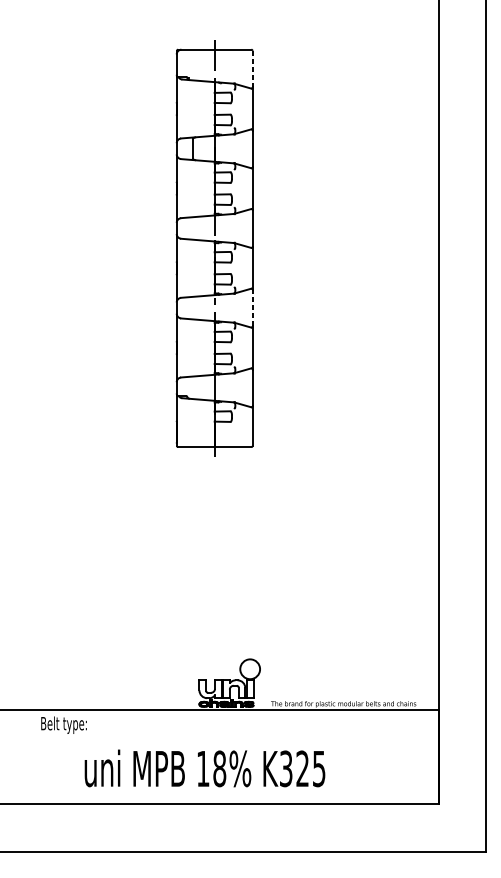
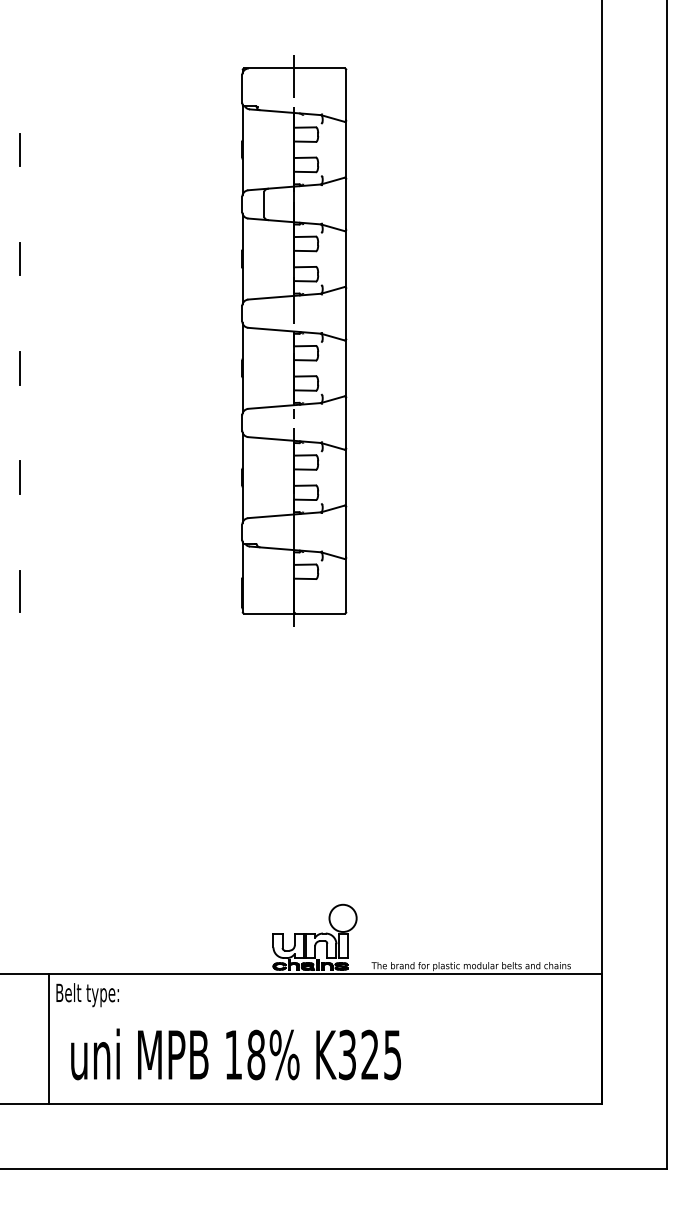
line: (252, 69) -> (346, 95), dashed -> solid
line: (15, 108) -> (20, 149), added
line: (15, 188) -> (20, 258), added
line: (15, 268) -> (20, 368), added
line: (252, 307) -> (346, 422), dashed -> solid
line: (15, 347) -> (20, 477), added
line: (15, 430) -> (20, 591), added
line: (35, 756) -> (48, 1038), added
text: (204, 768) -> (235, 1054), moved

